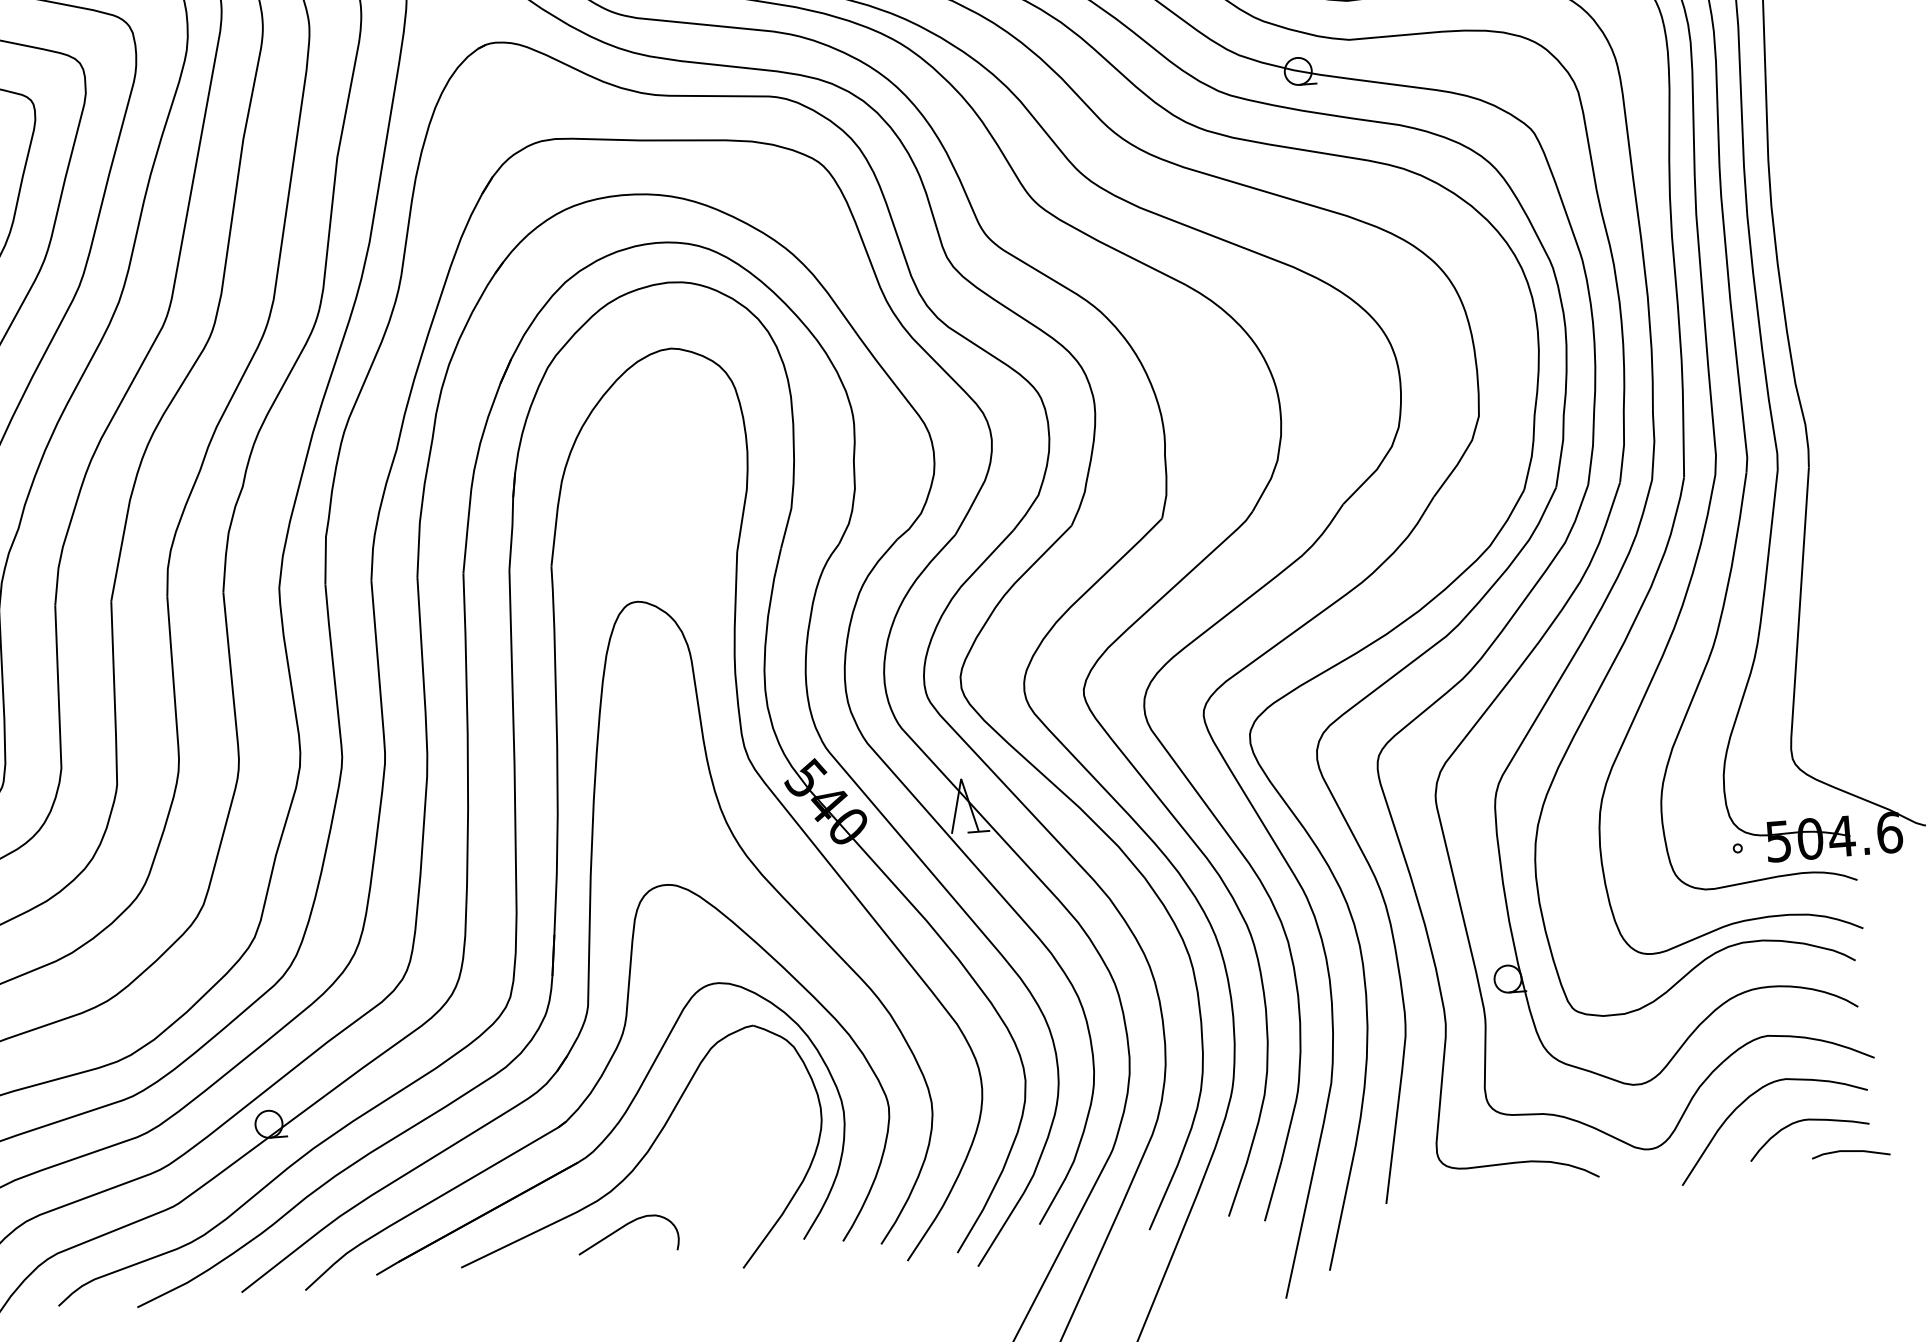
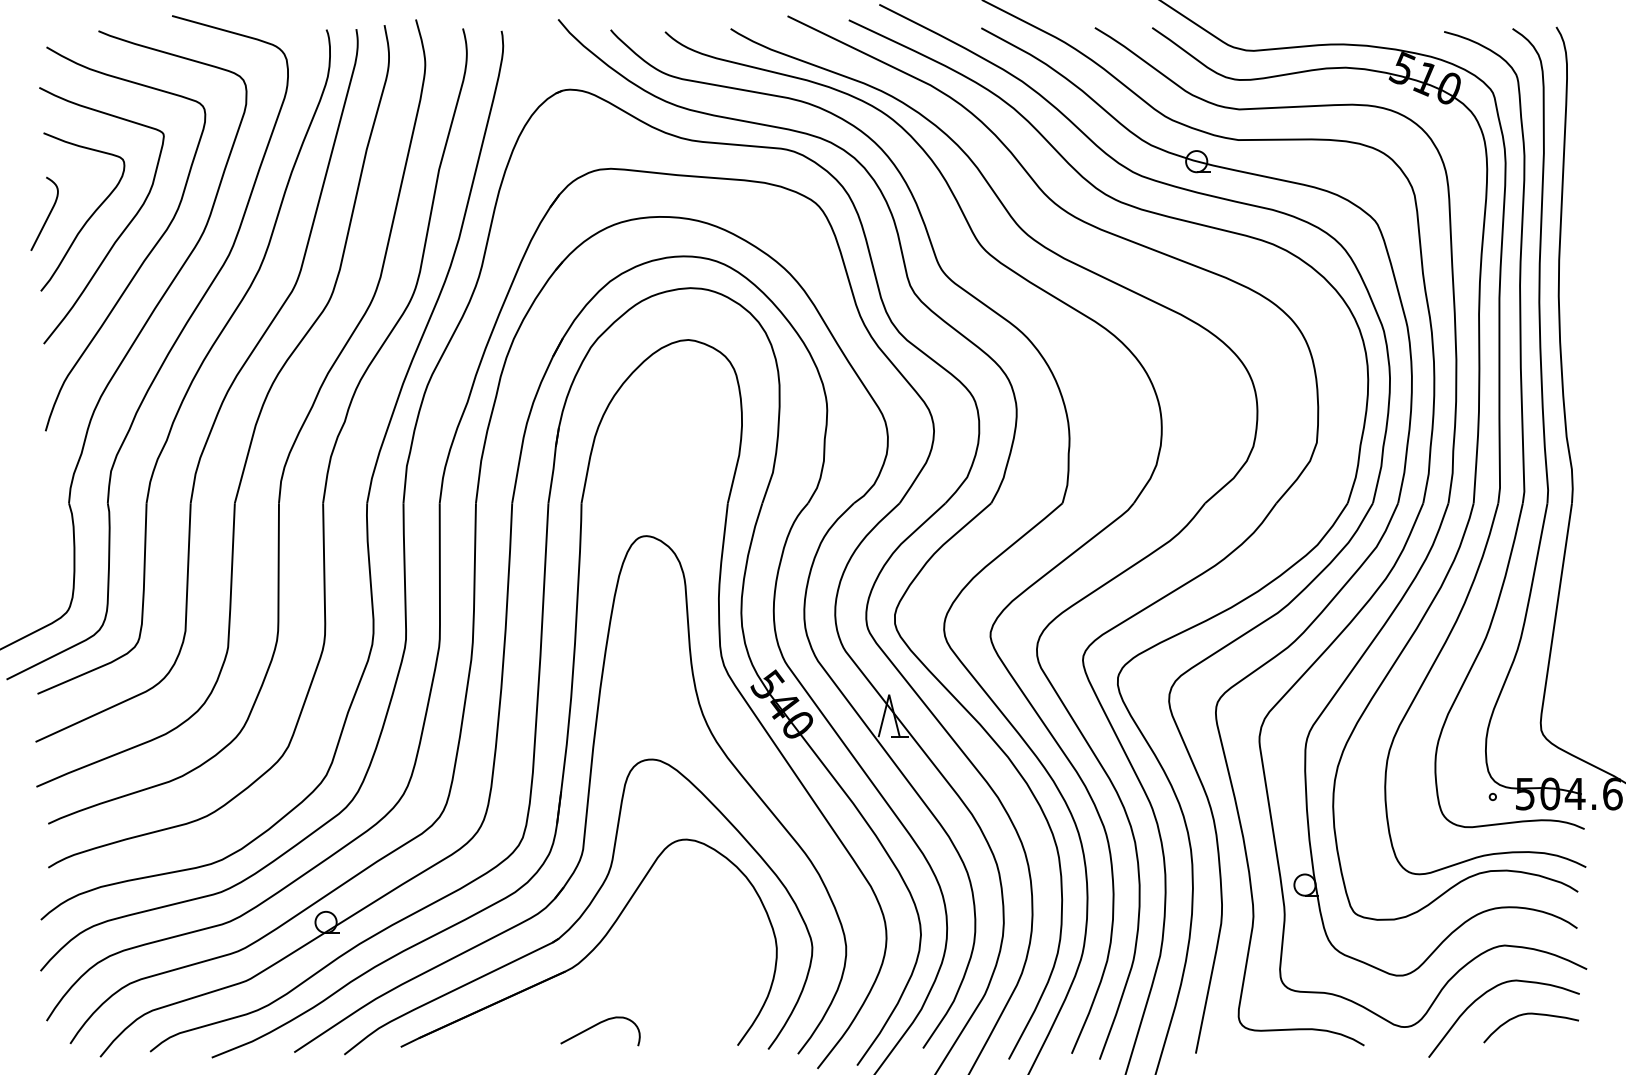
line: (1850, 1151) -> (1562, 1041), removed
part: (638, 1155) -> (613, 969), removed

